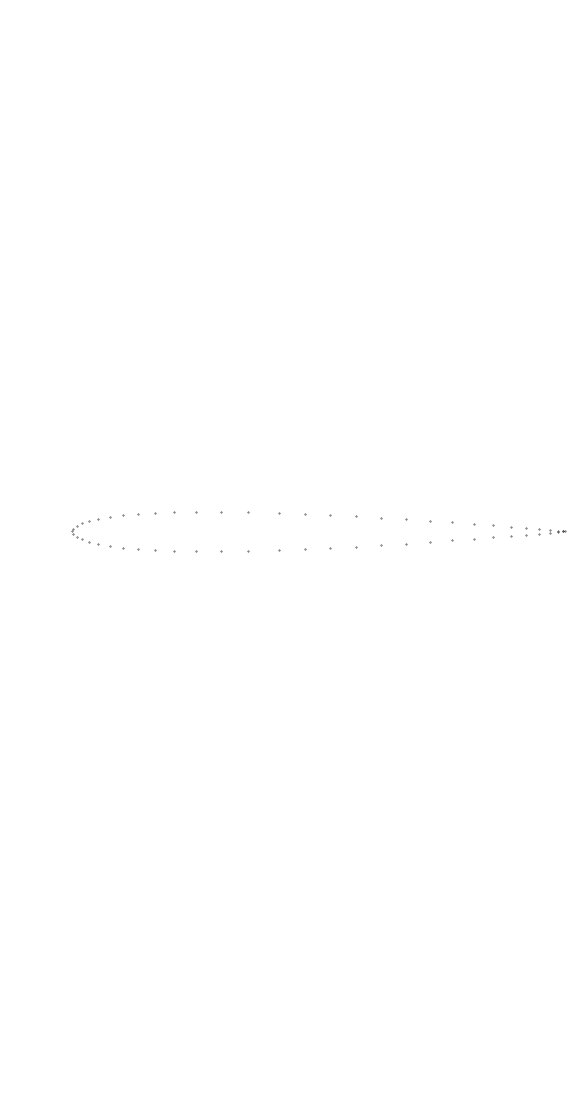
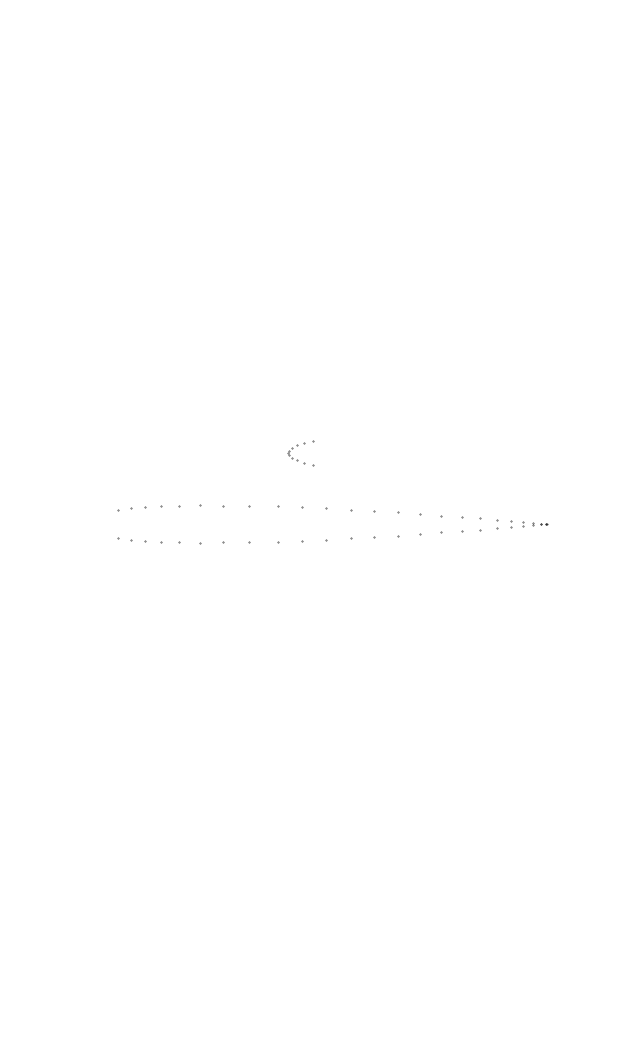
part: (82, 525) -> (297, 447), moved

